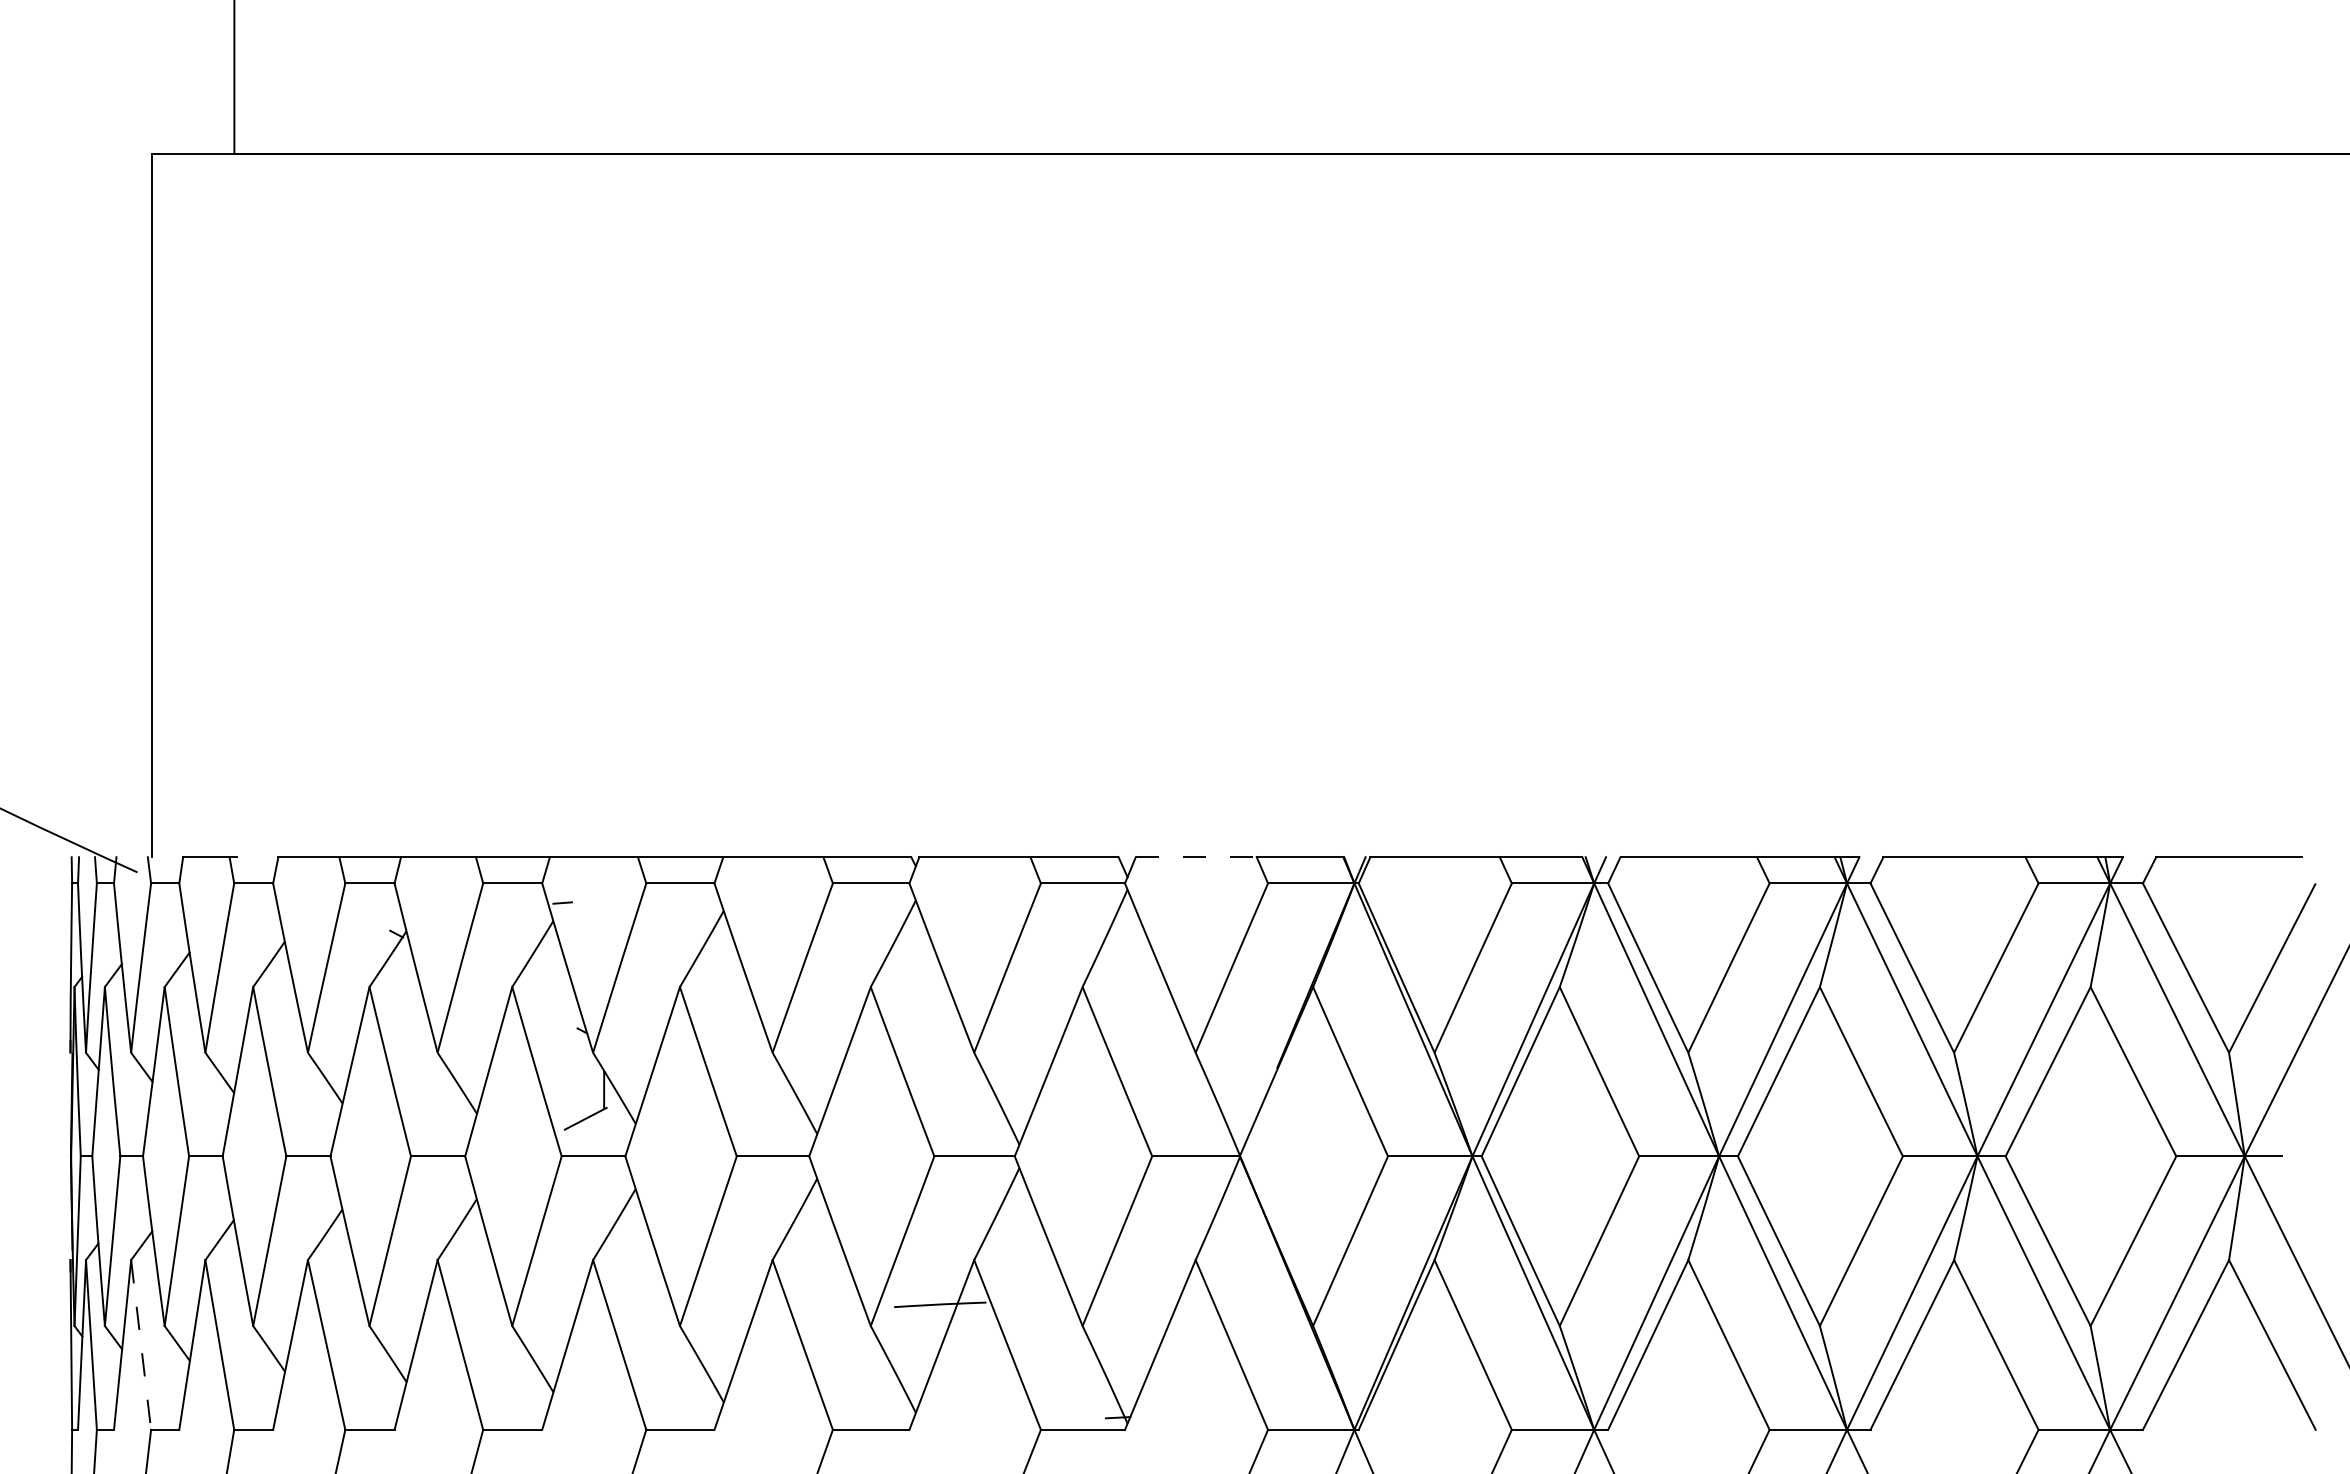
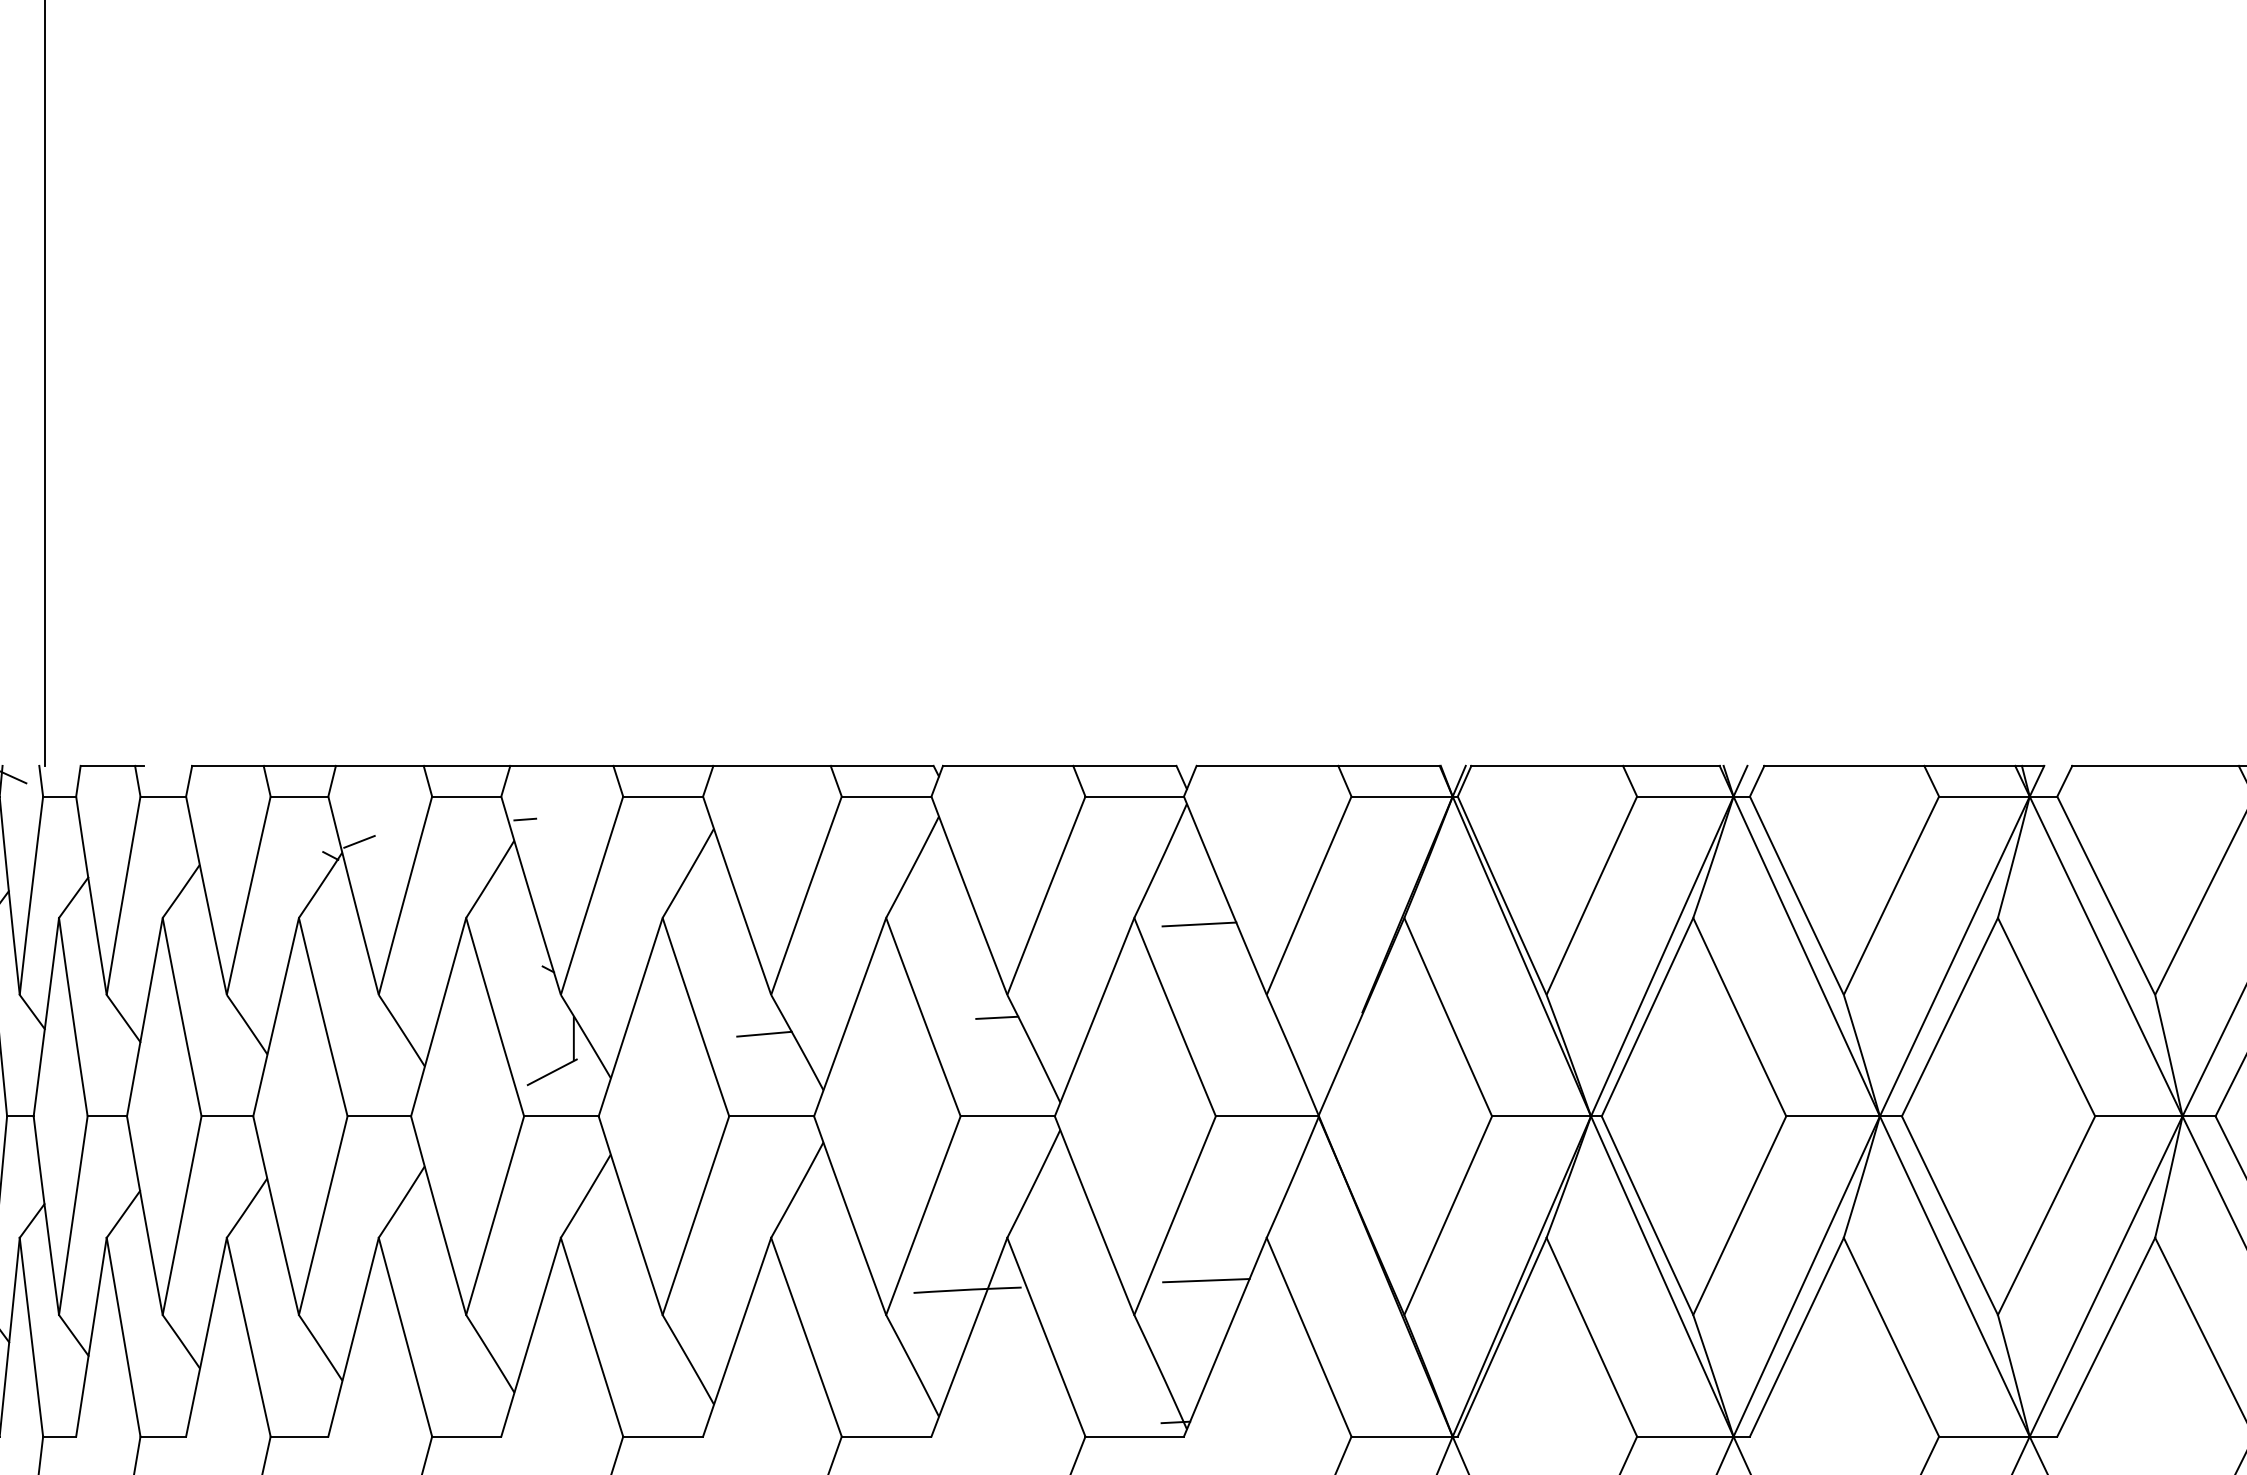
line: (1196, 857) -> (1267, 766), dashed -> solid
line: (421, 922) -> (359, 842), added
line: (1137, 992) -> (1198, 924), added
line: (965, 1072) -> (997, 1018), added
line: (766, 1086) -> (764, 1034), added
line: (1144, 1296) -> (1206, 1280), added
line: (141, 1345) -> (31, 1337), dashed -> solid

